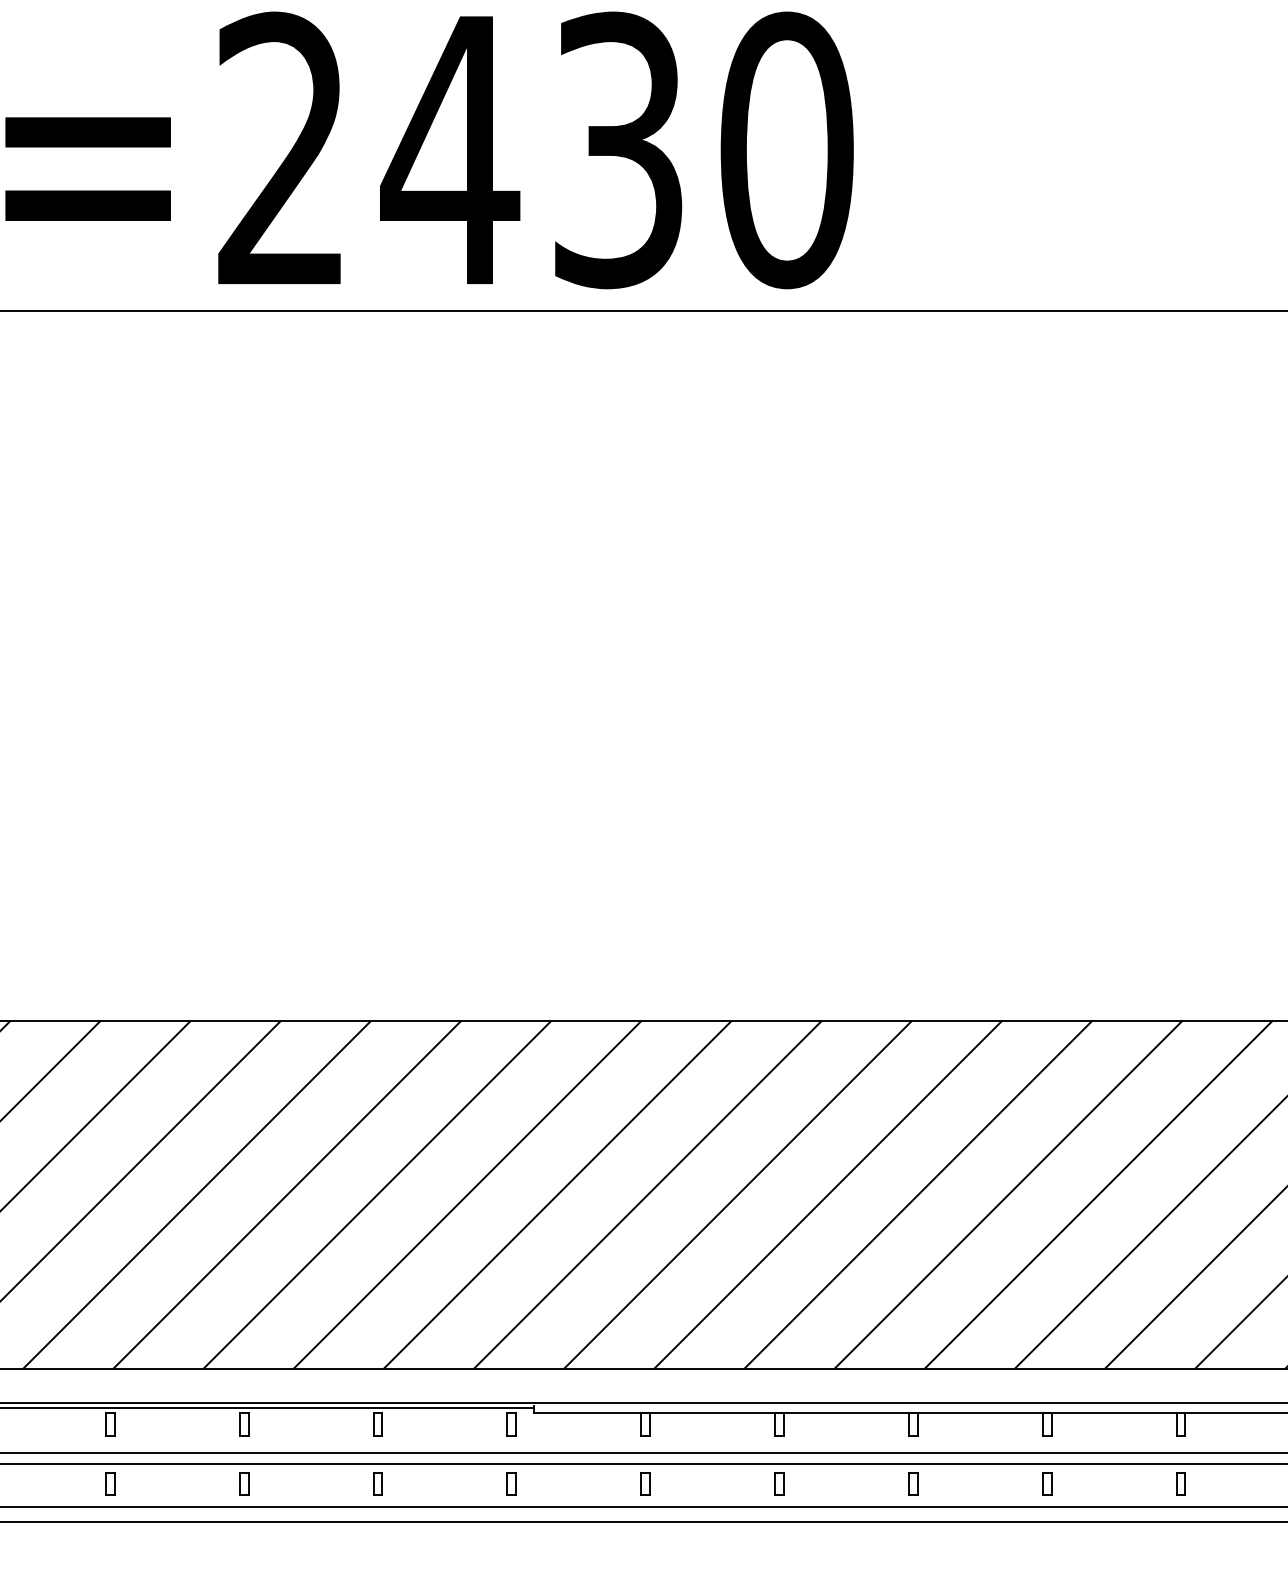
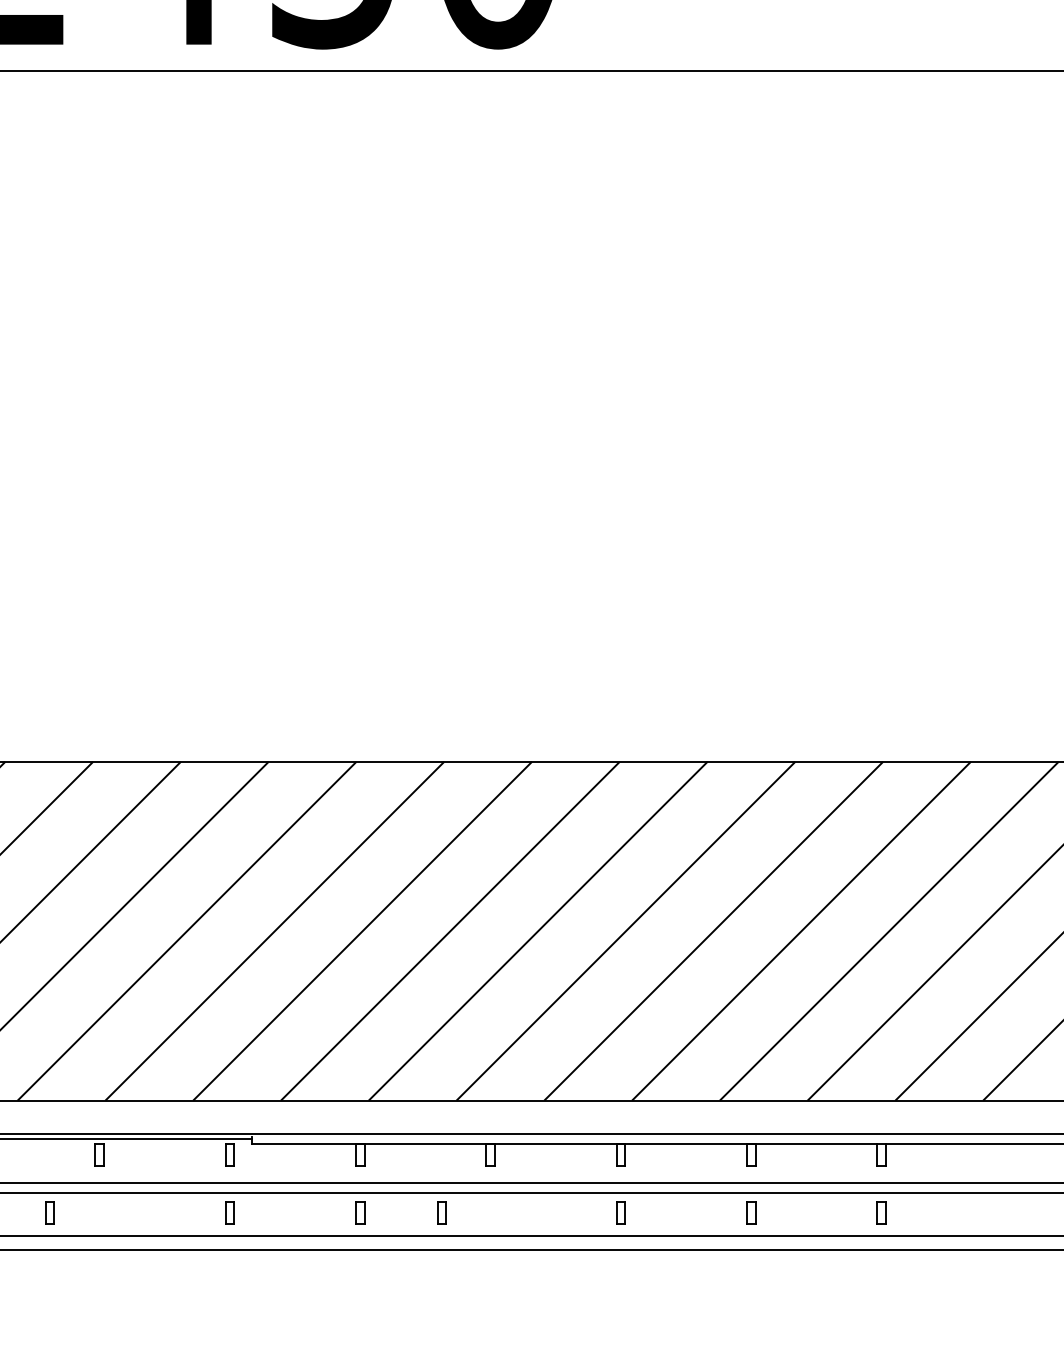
part: (377, 1483) -> (49, 1212), moved
part: (779, 1483) -> (441, 1212), moved

